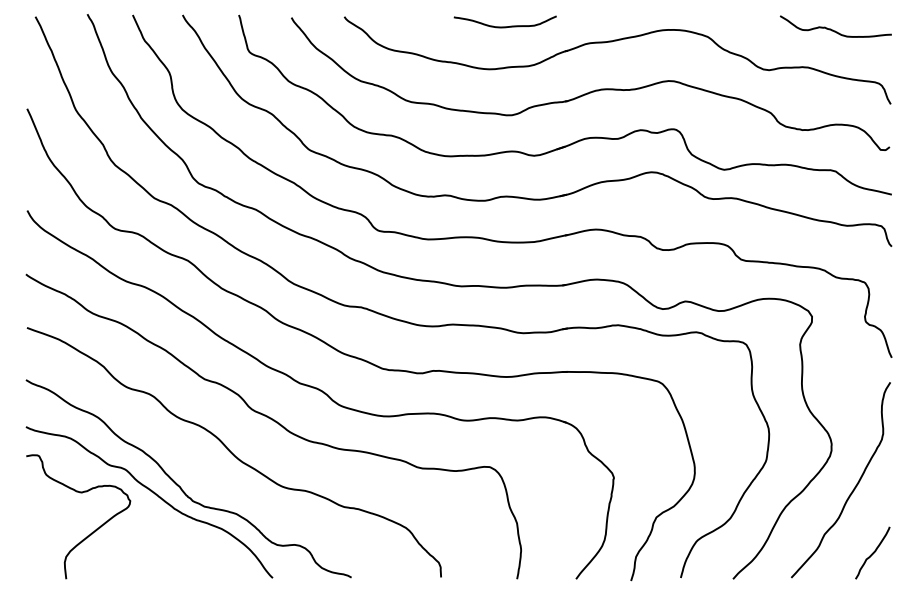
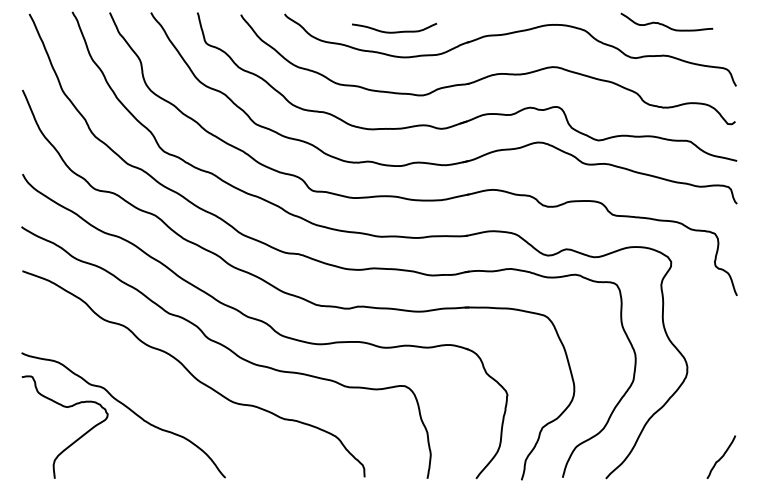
curve: (504, 26) -> (393, 31), moved
curve: (833, 29) -> (664, 24), moved
curve: (180, 486) -> (149, 402), removed
curve: (853, 488) -> (705, 403), removed

